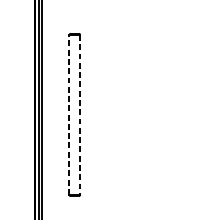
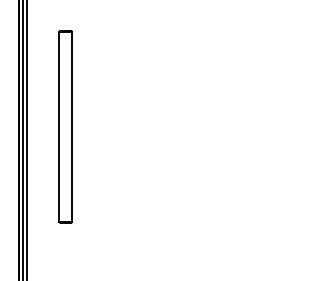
line: (69, 114) -> (59, 126), dashed -> solid
line: (80, 114) -> (72, 126), dashed -> solid

